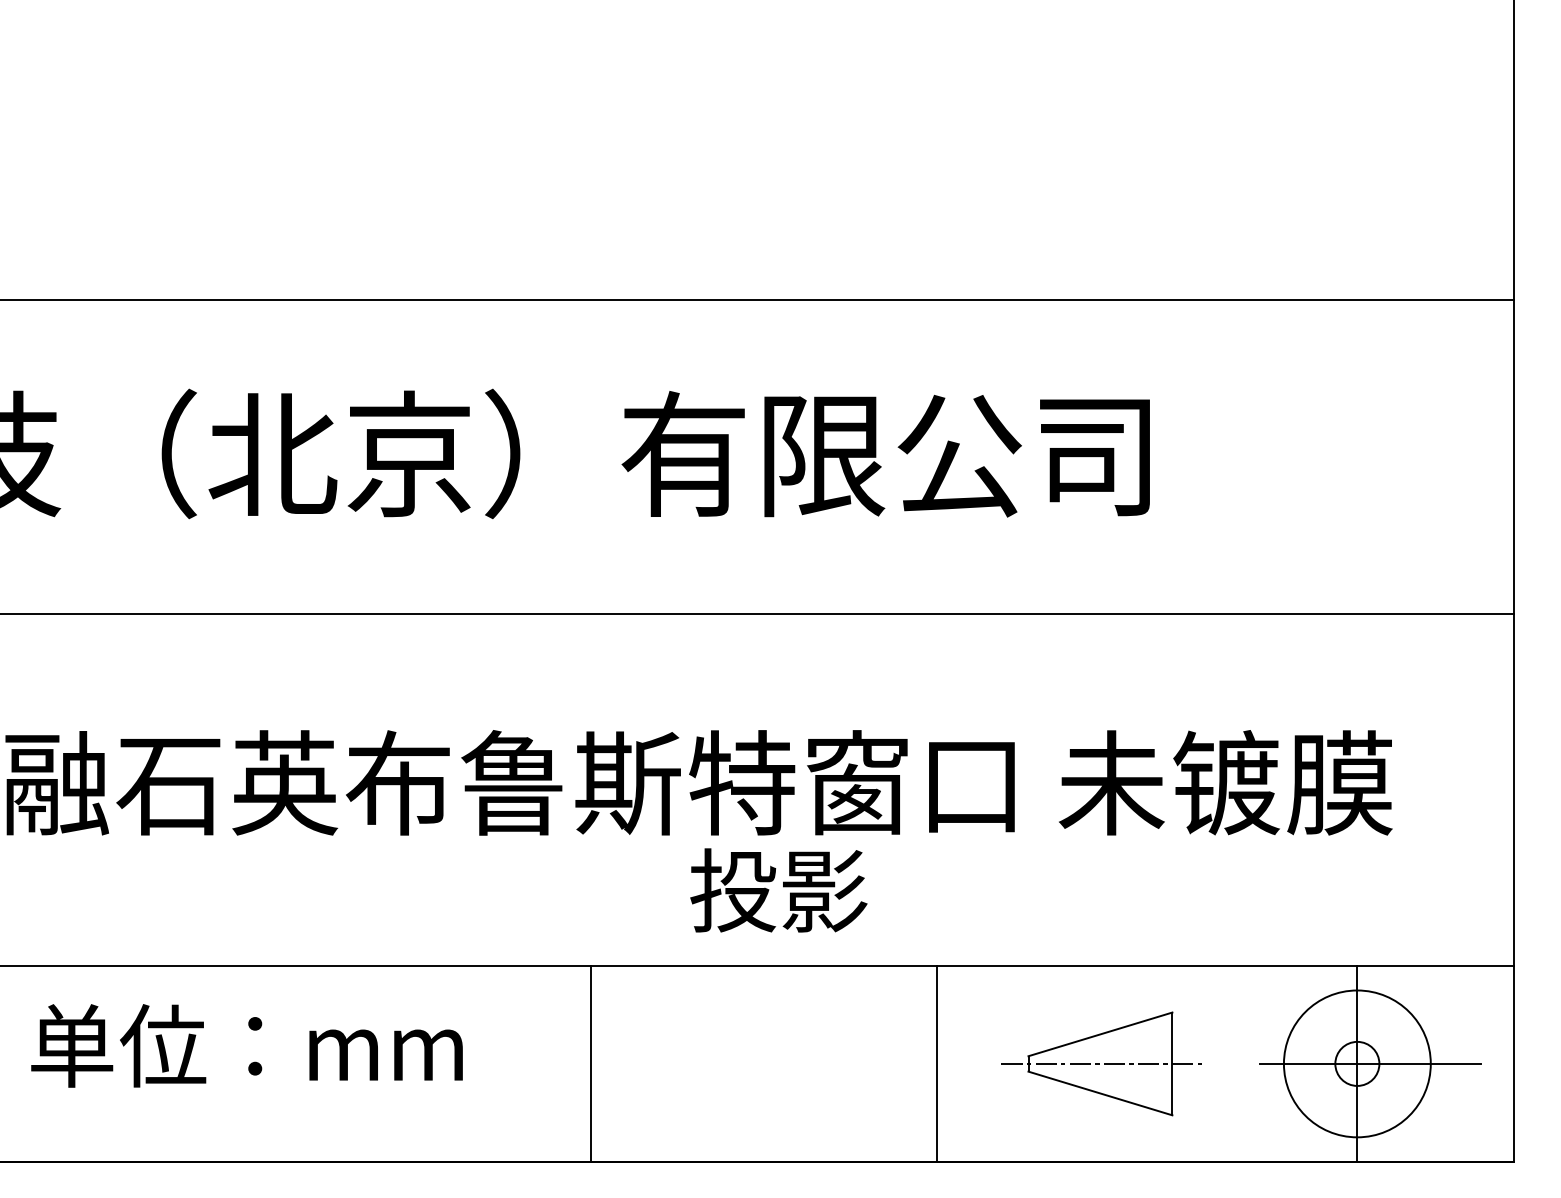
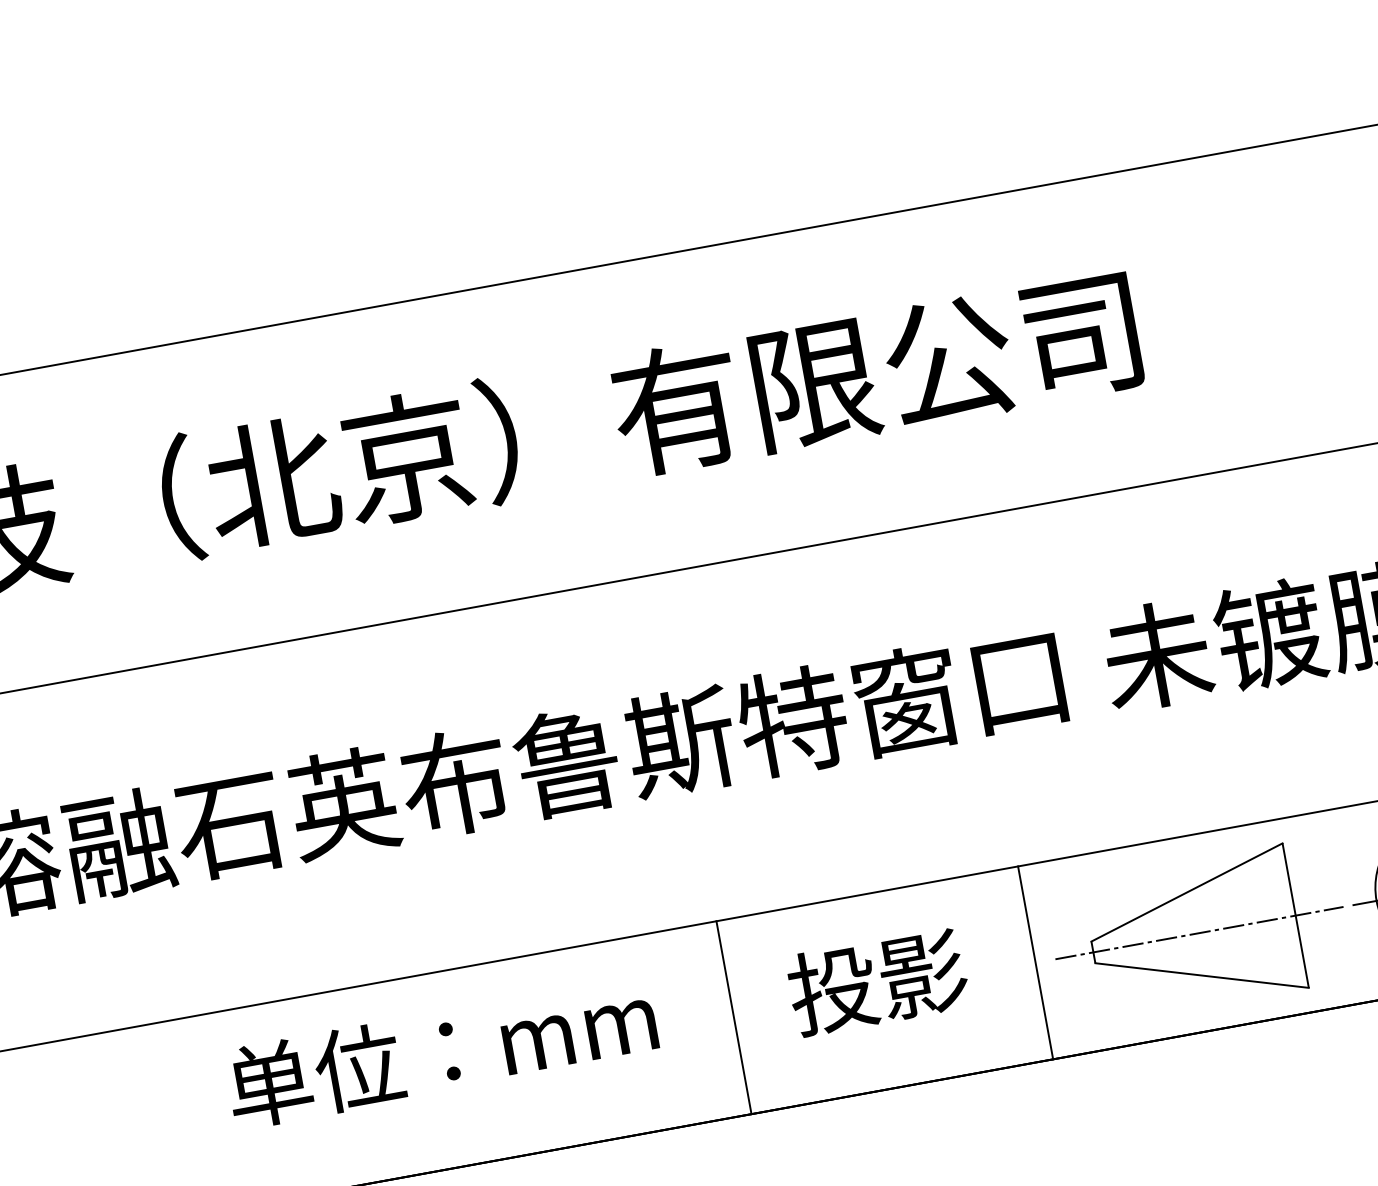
text: (778, 890) -> (877, 982), moved
text: (246, 1045) -> (441, 1052), moved
line: (590, 1063) -> (733, 1017), moved
part: (1103, 1063) -> (1198, 932), size x1.43

